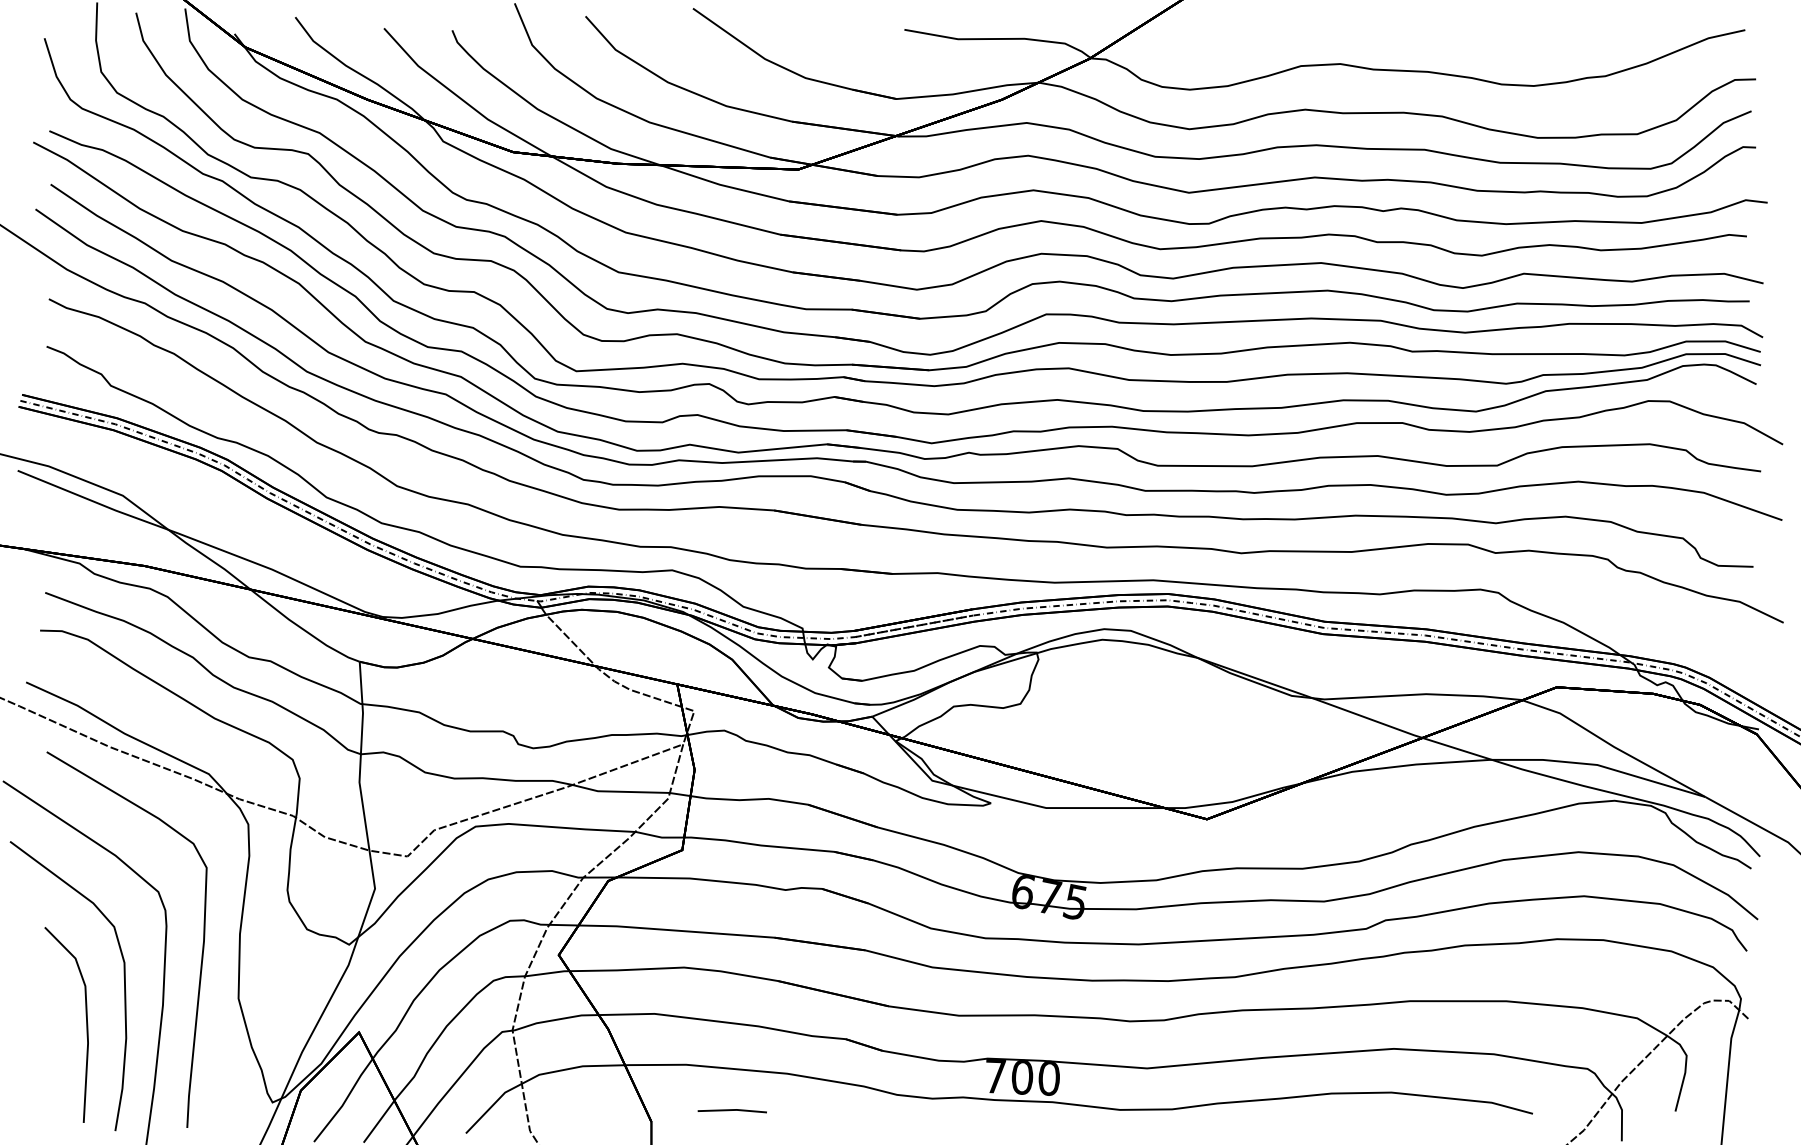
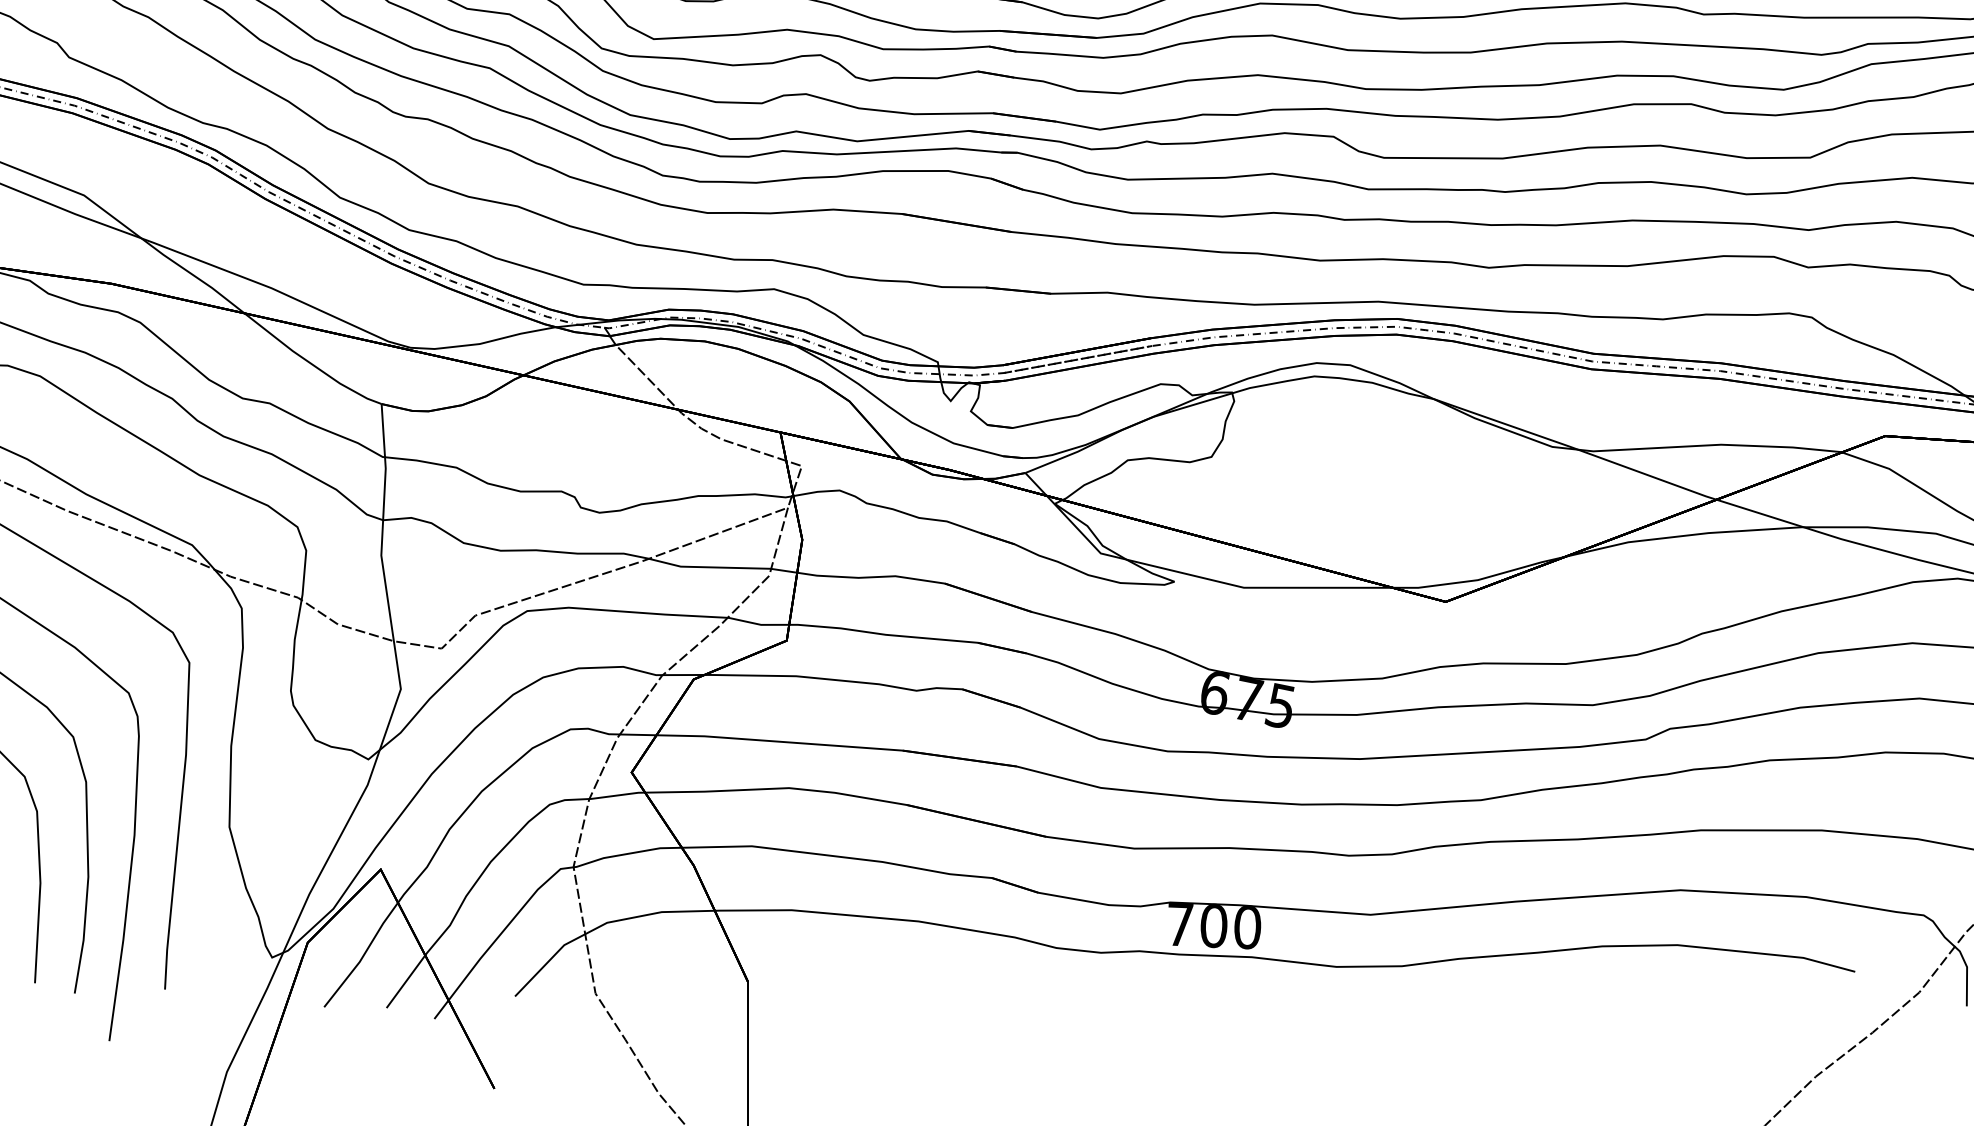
line: (731, 1110) -> (848, 967), removed

